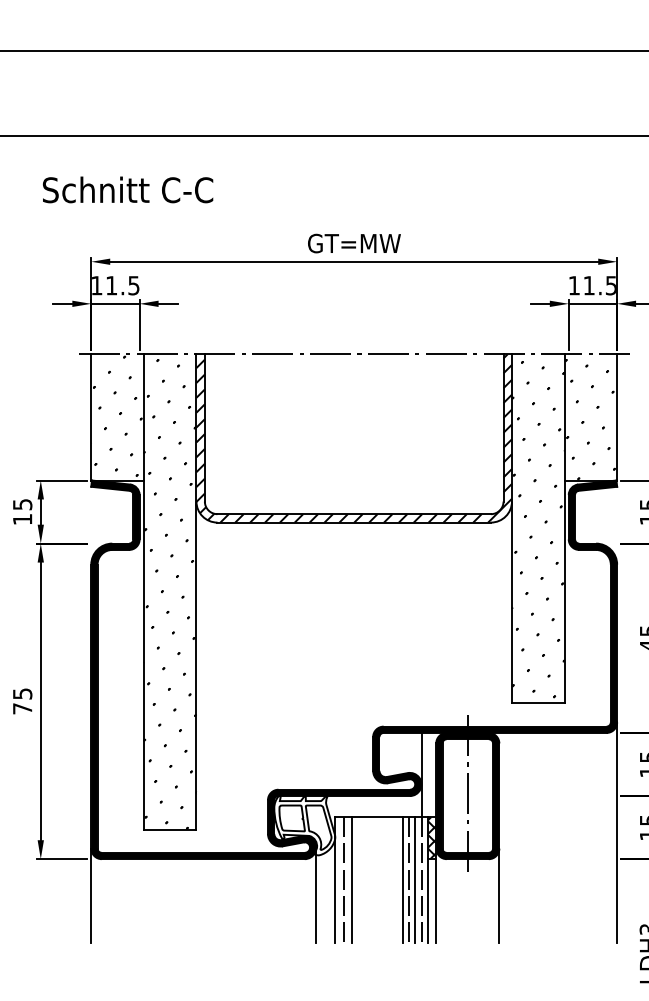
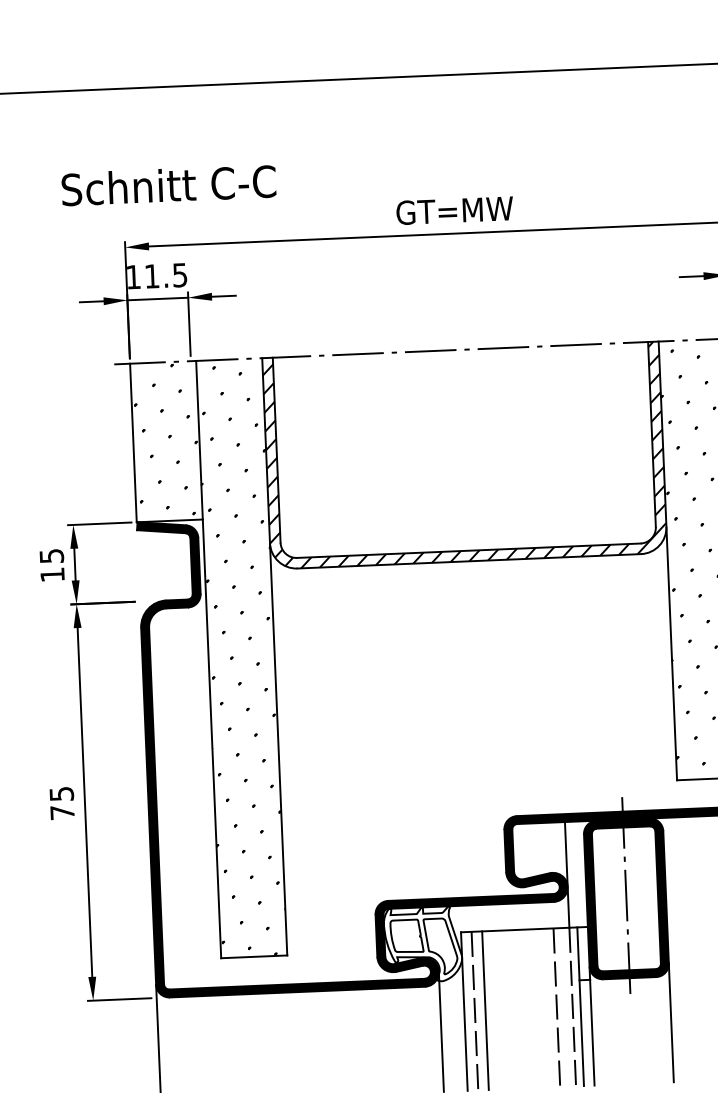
text: (128, 189) -> (169, 184), moved
hatch: (431, 838) -> (583, 954), removed
line: (402, 880) -> (548, 1008), removed
line: (415, 880) -> (565, 1007), removed

